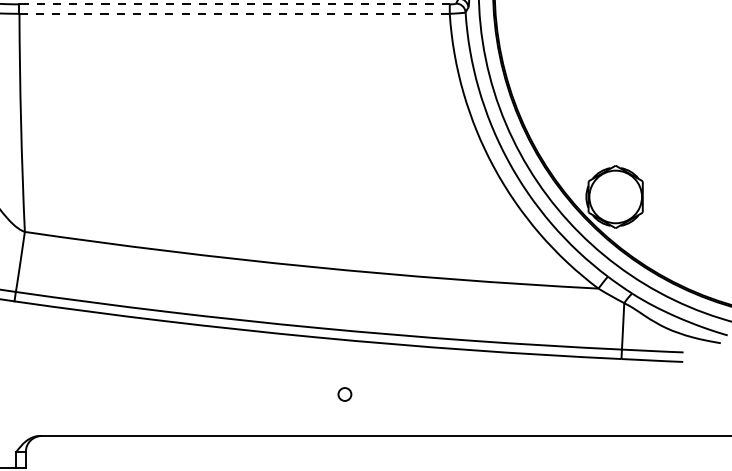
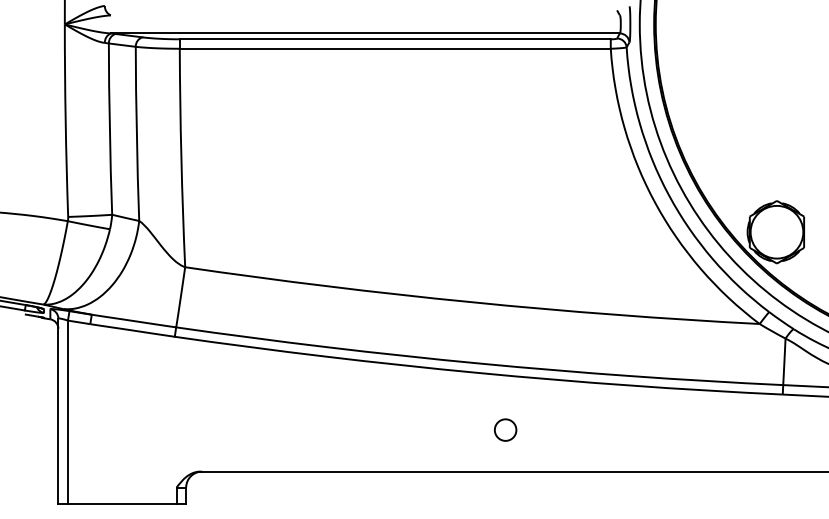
line: (233, 4) -> (394, 39), dashed -> solid
line: (234, 13) -> (395, 48), dashed -> solid
circle: (344, 393) -> (505, 429), size x1.67

